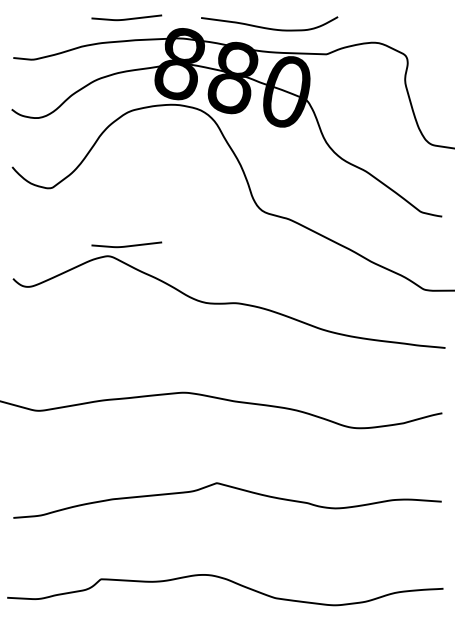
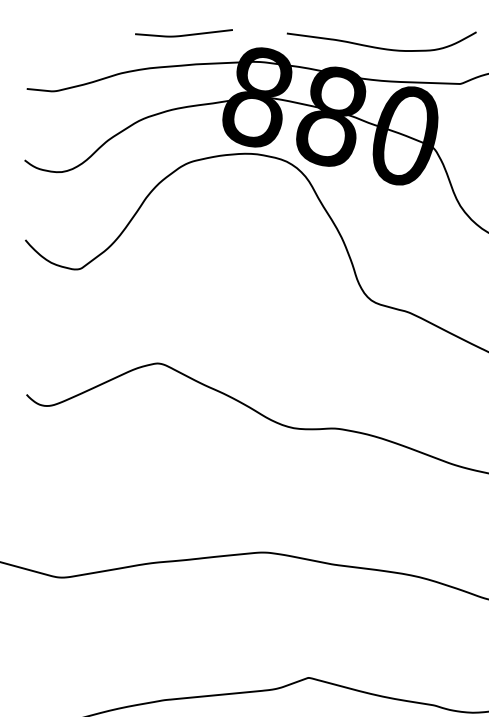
curve: (126, 245) -> (183, 348), removed

